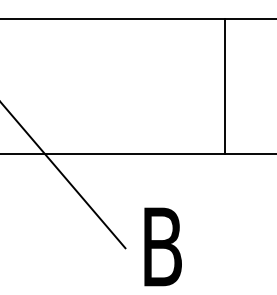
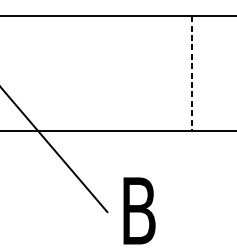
line: (224, 86) -> (191, 73), solid -> dashed

